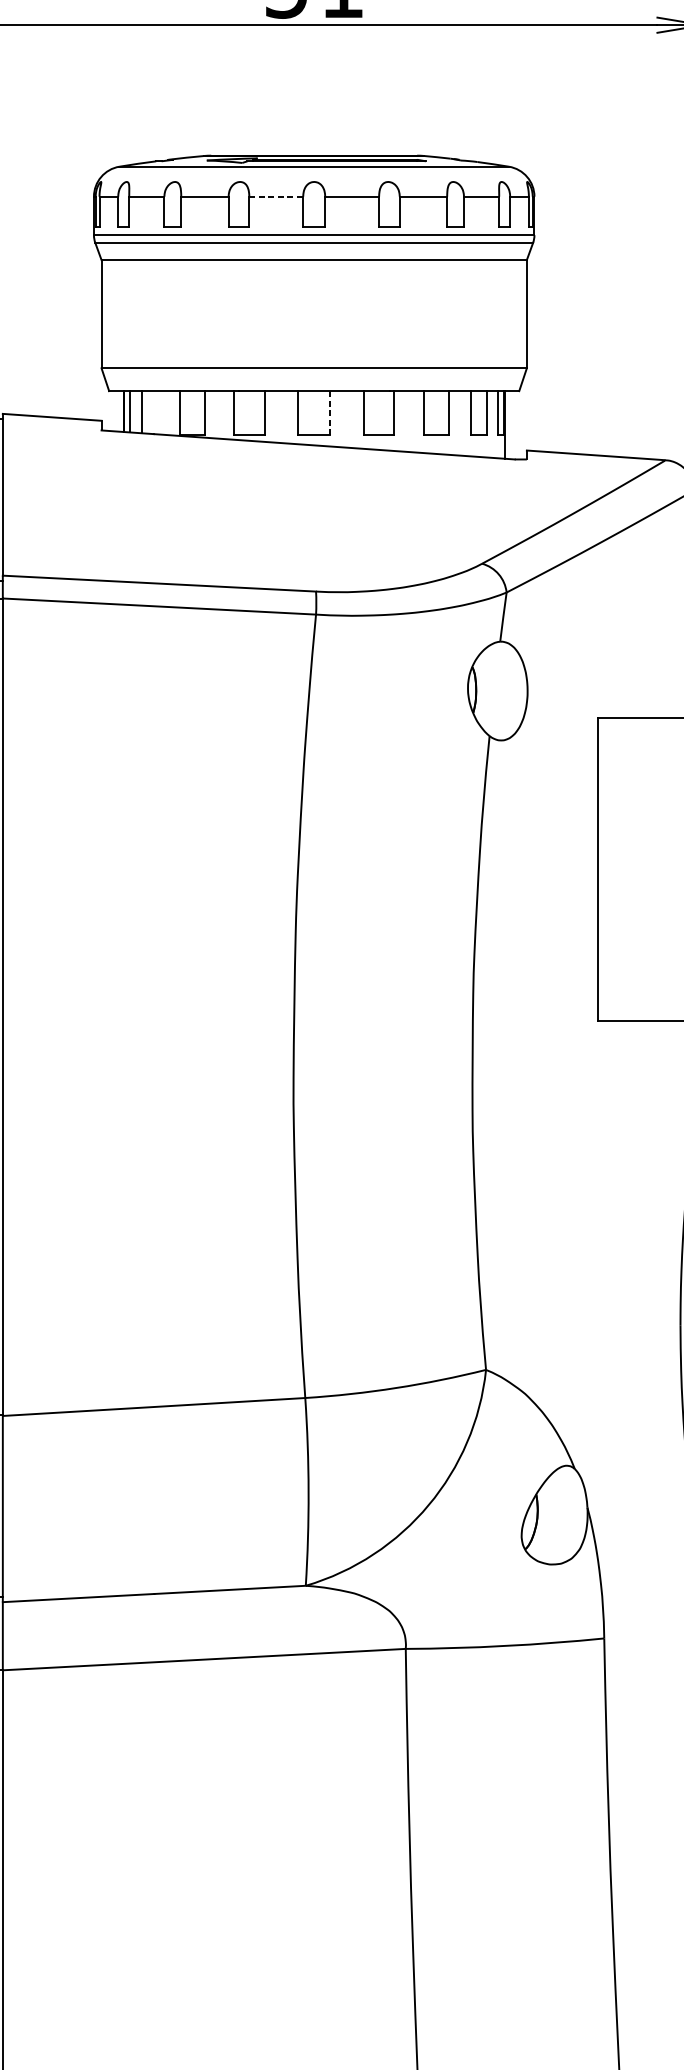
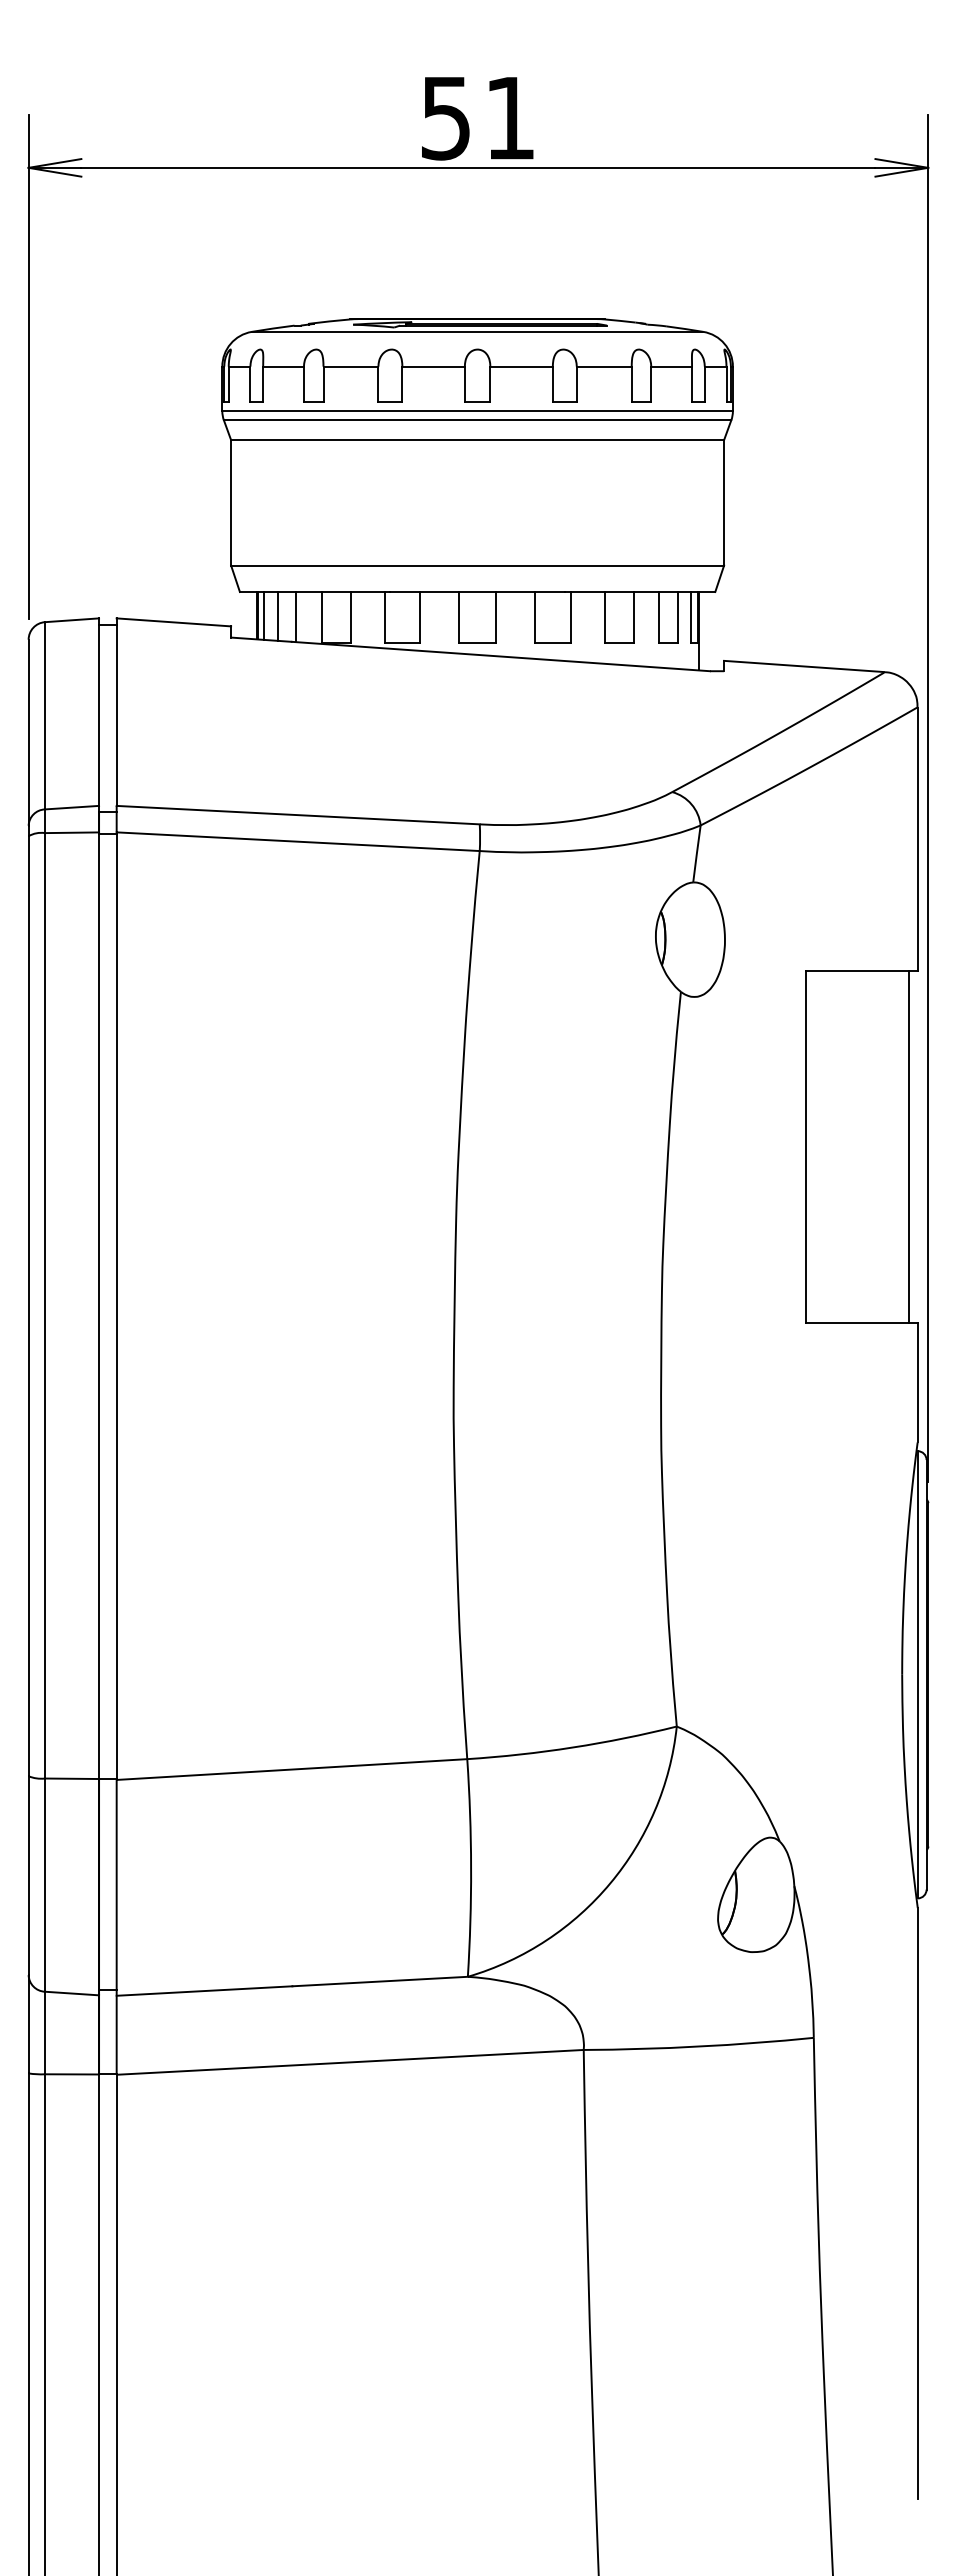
line: (277, 196) -> (434, 366), dashed -> solid
line: (157, 412) -> (296, 616), added
line: (330, 413) -> (496, 617), dashed -> solid

